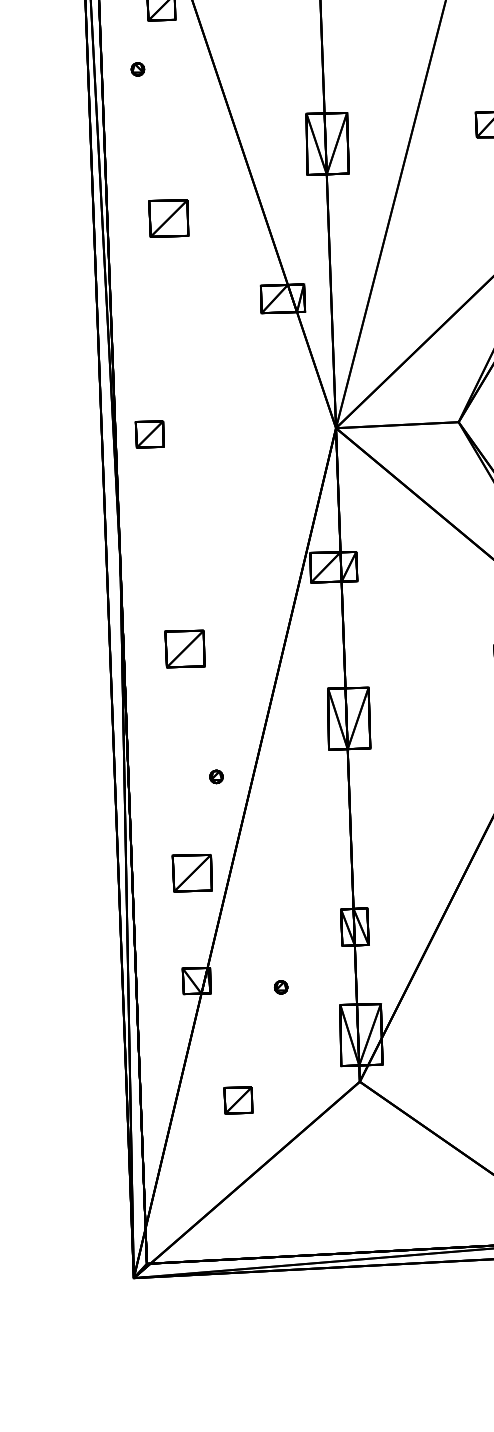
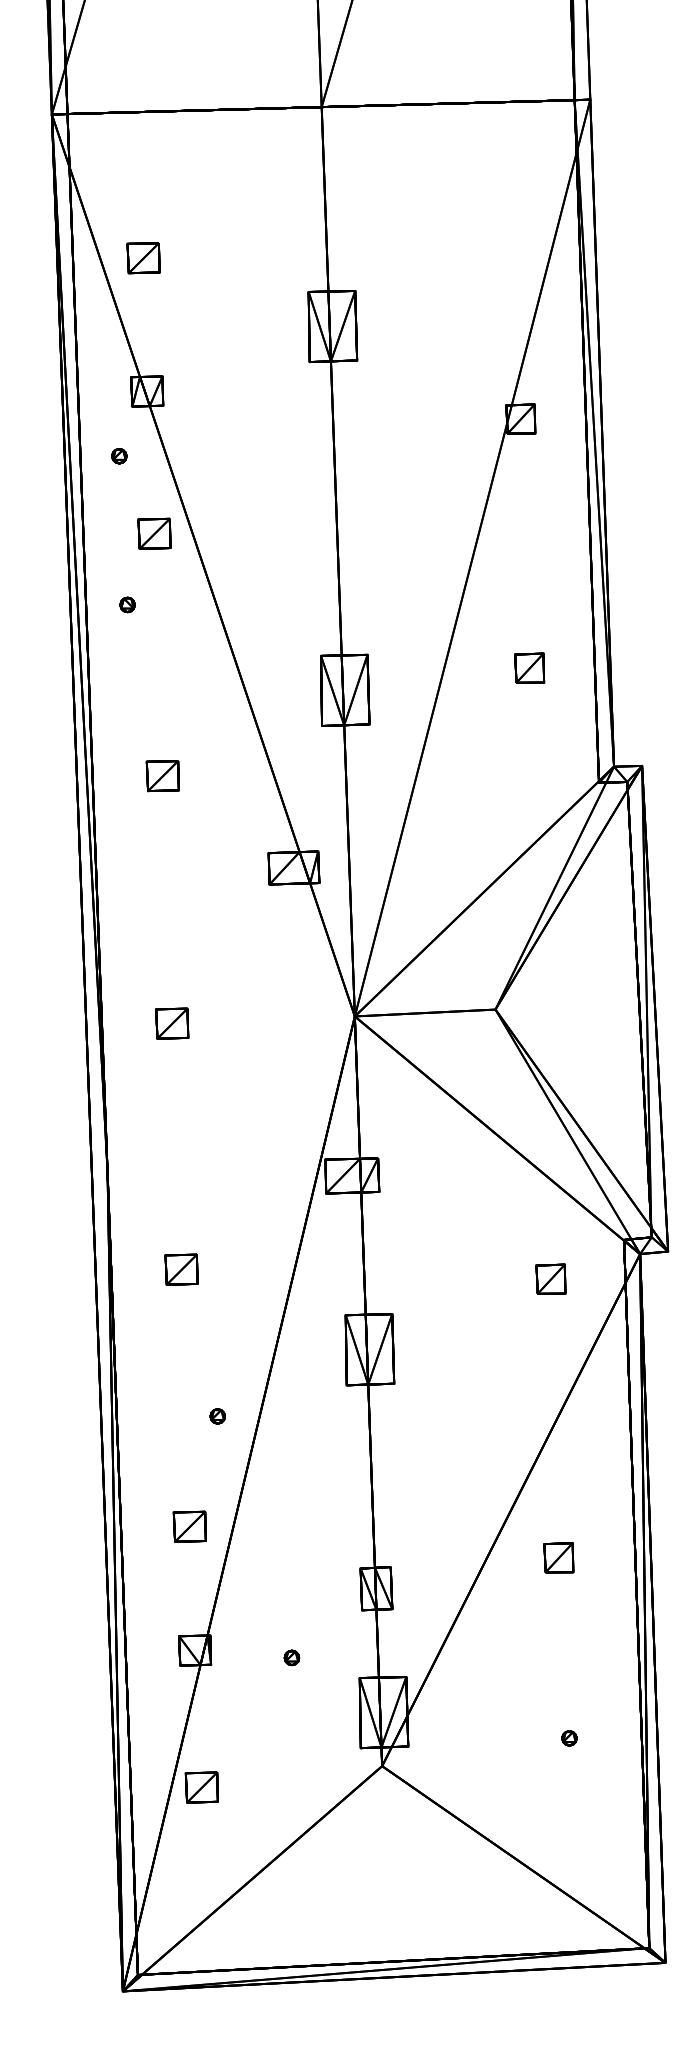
part: (168, 219) -> (162, 776), size x0.71
part: (150, 434) -> (172, 1023), moved
part: (184, 648) -> (181, 1269), size x0.71
part: (191, 872) -> (189, 1526), size x0.71
part: (238, 1100) -> (201, 1787), moved

